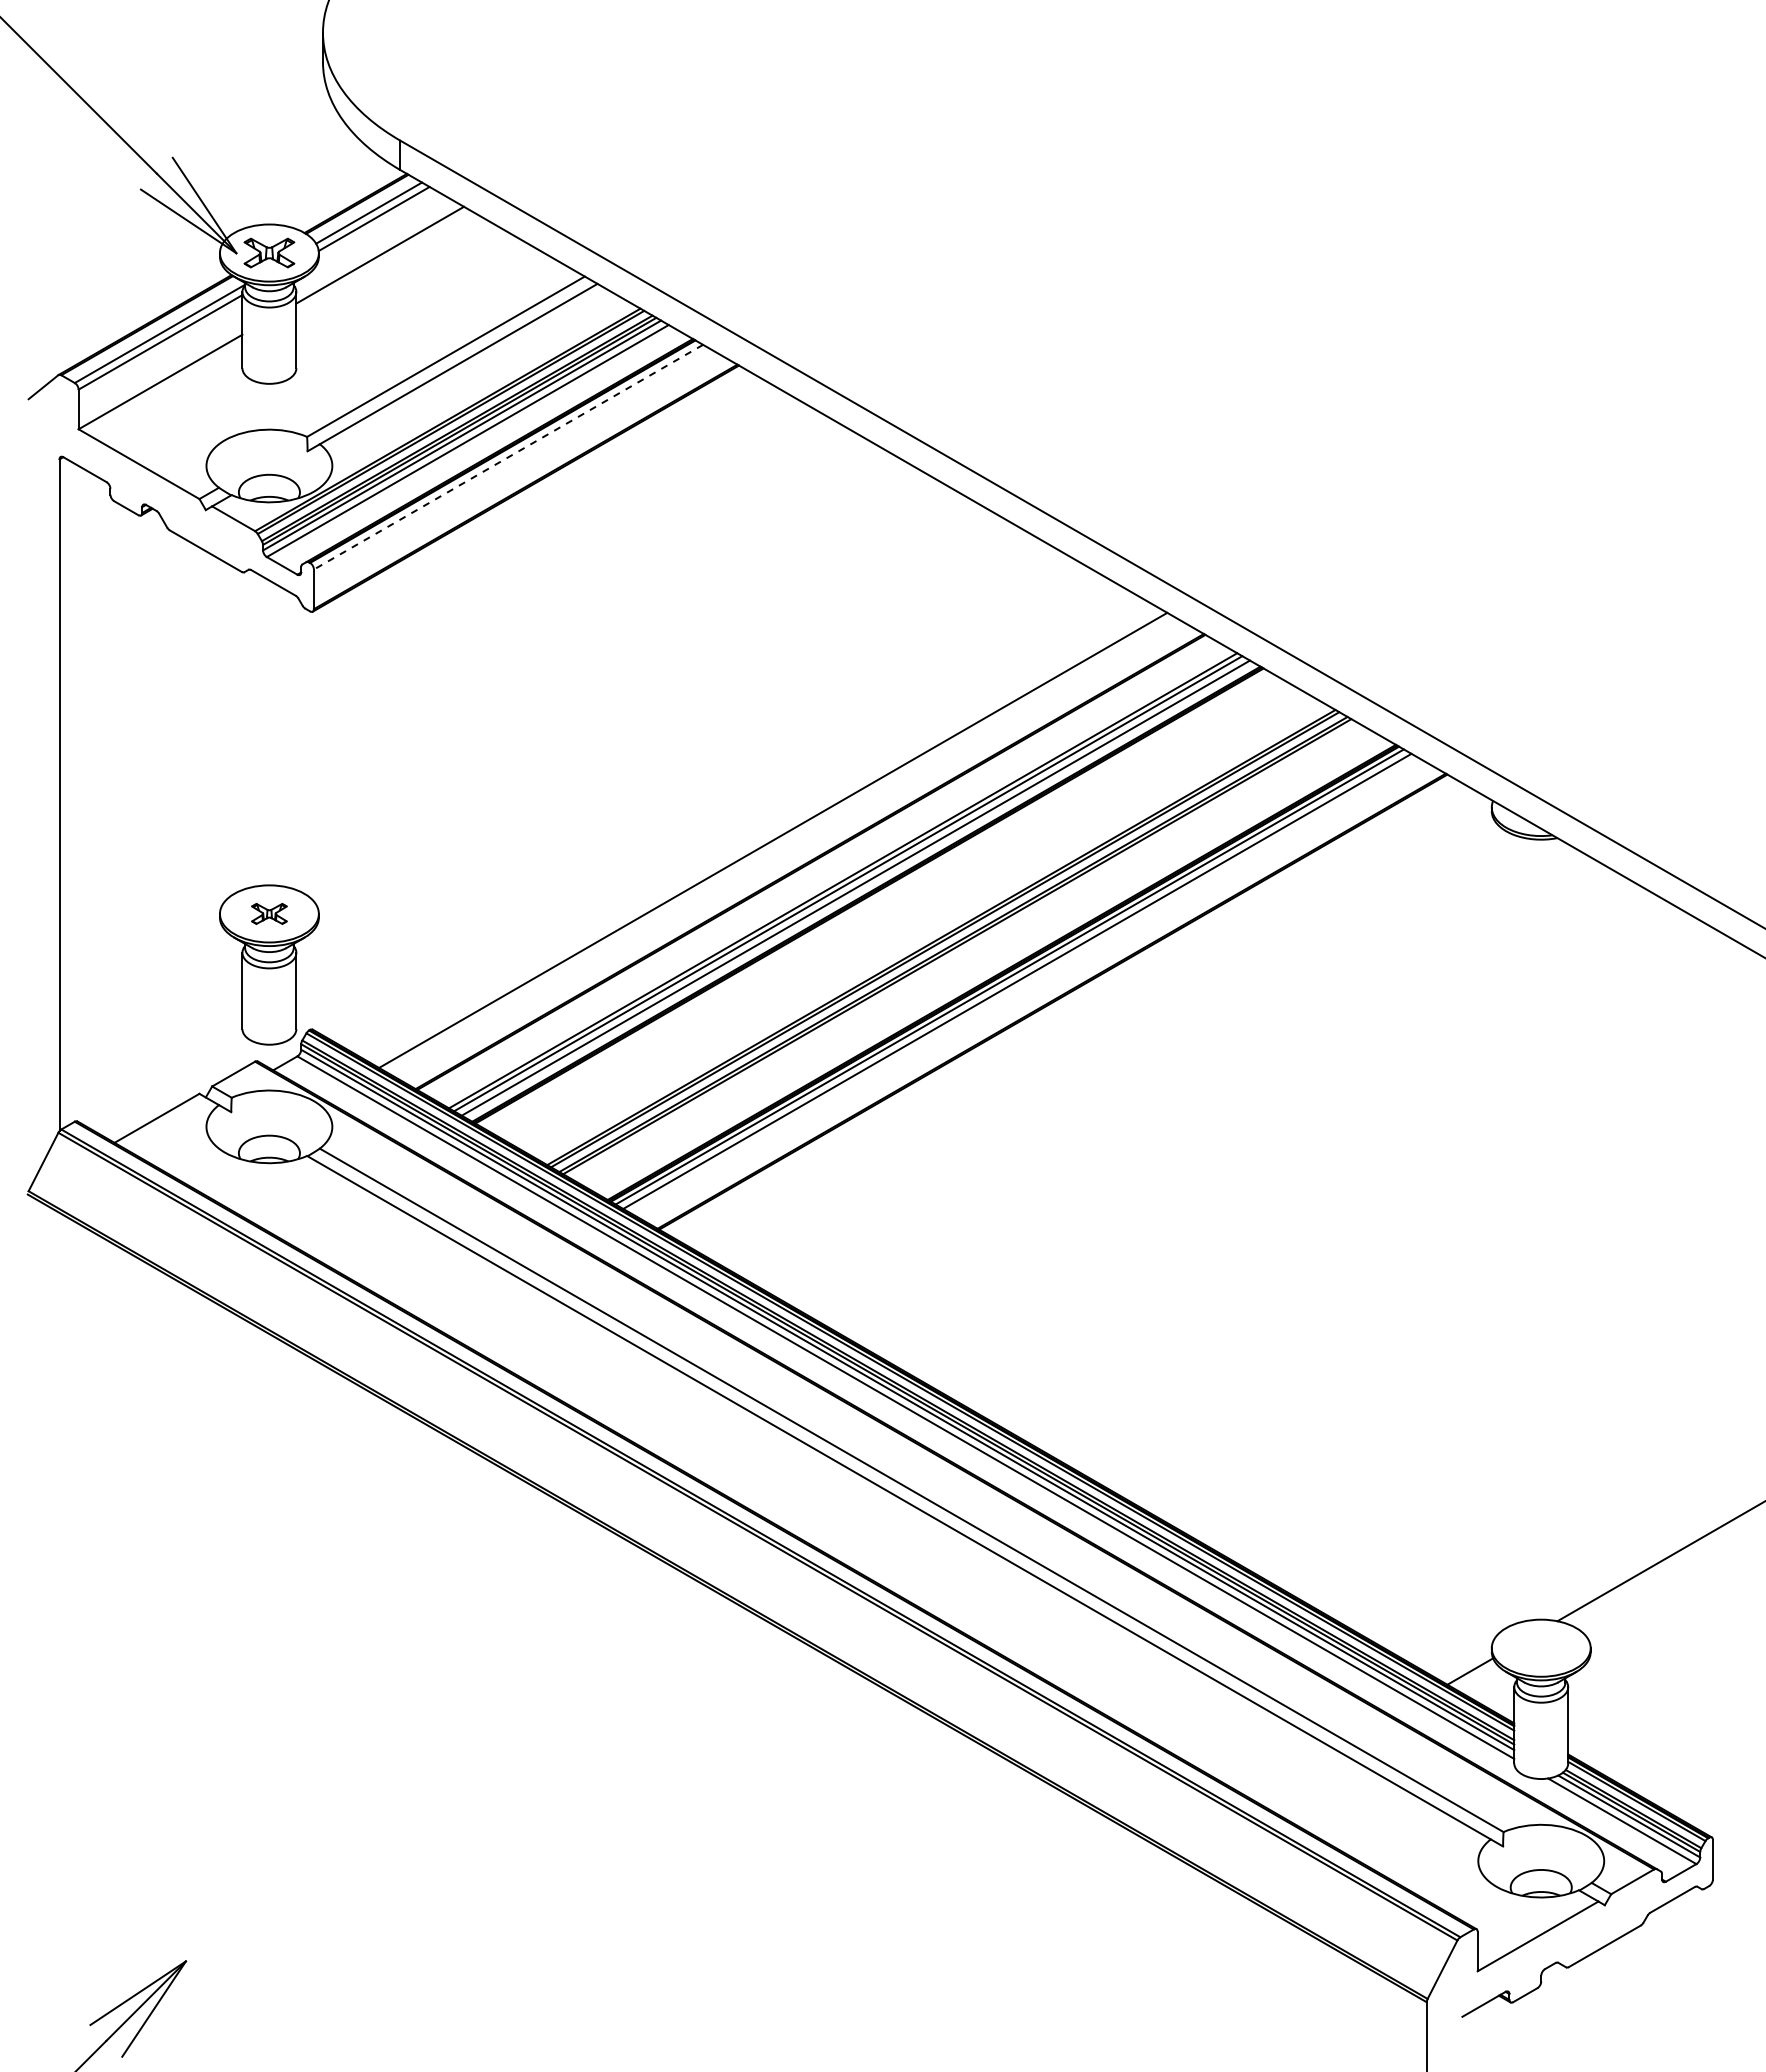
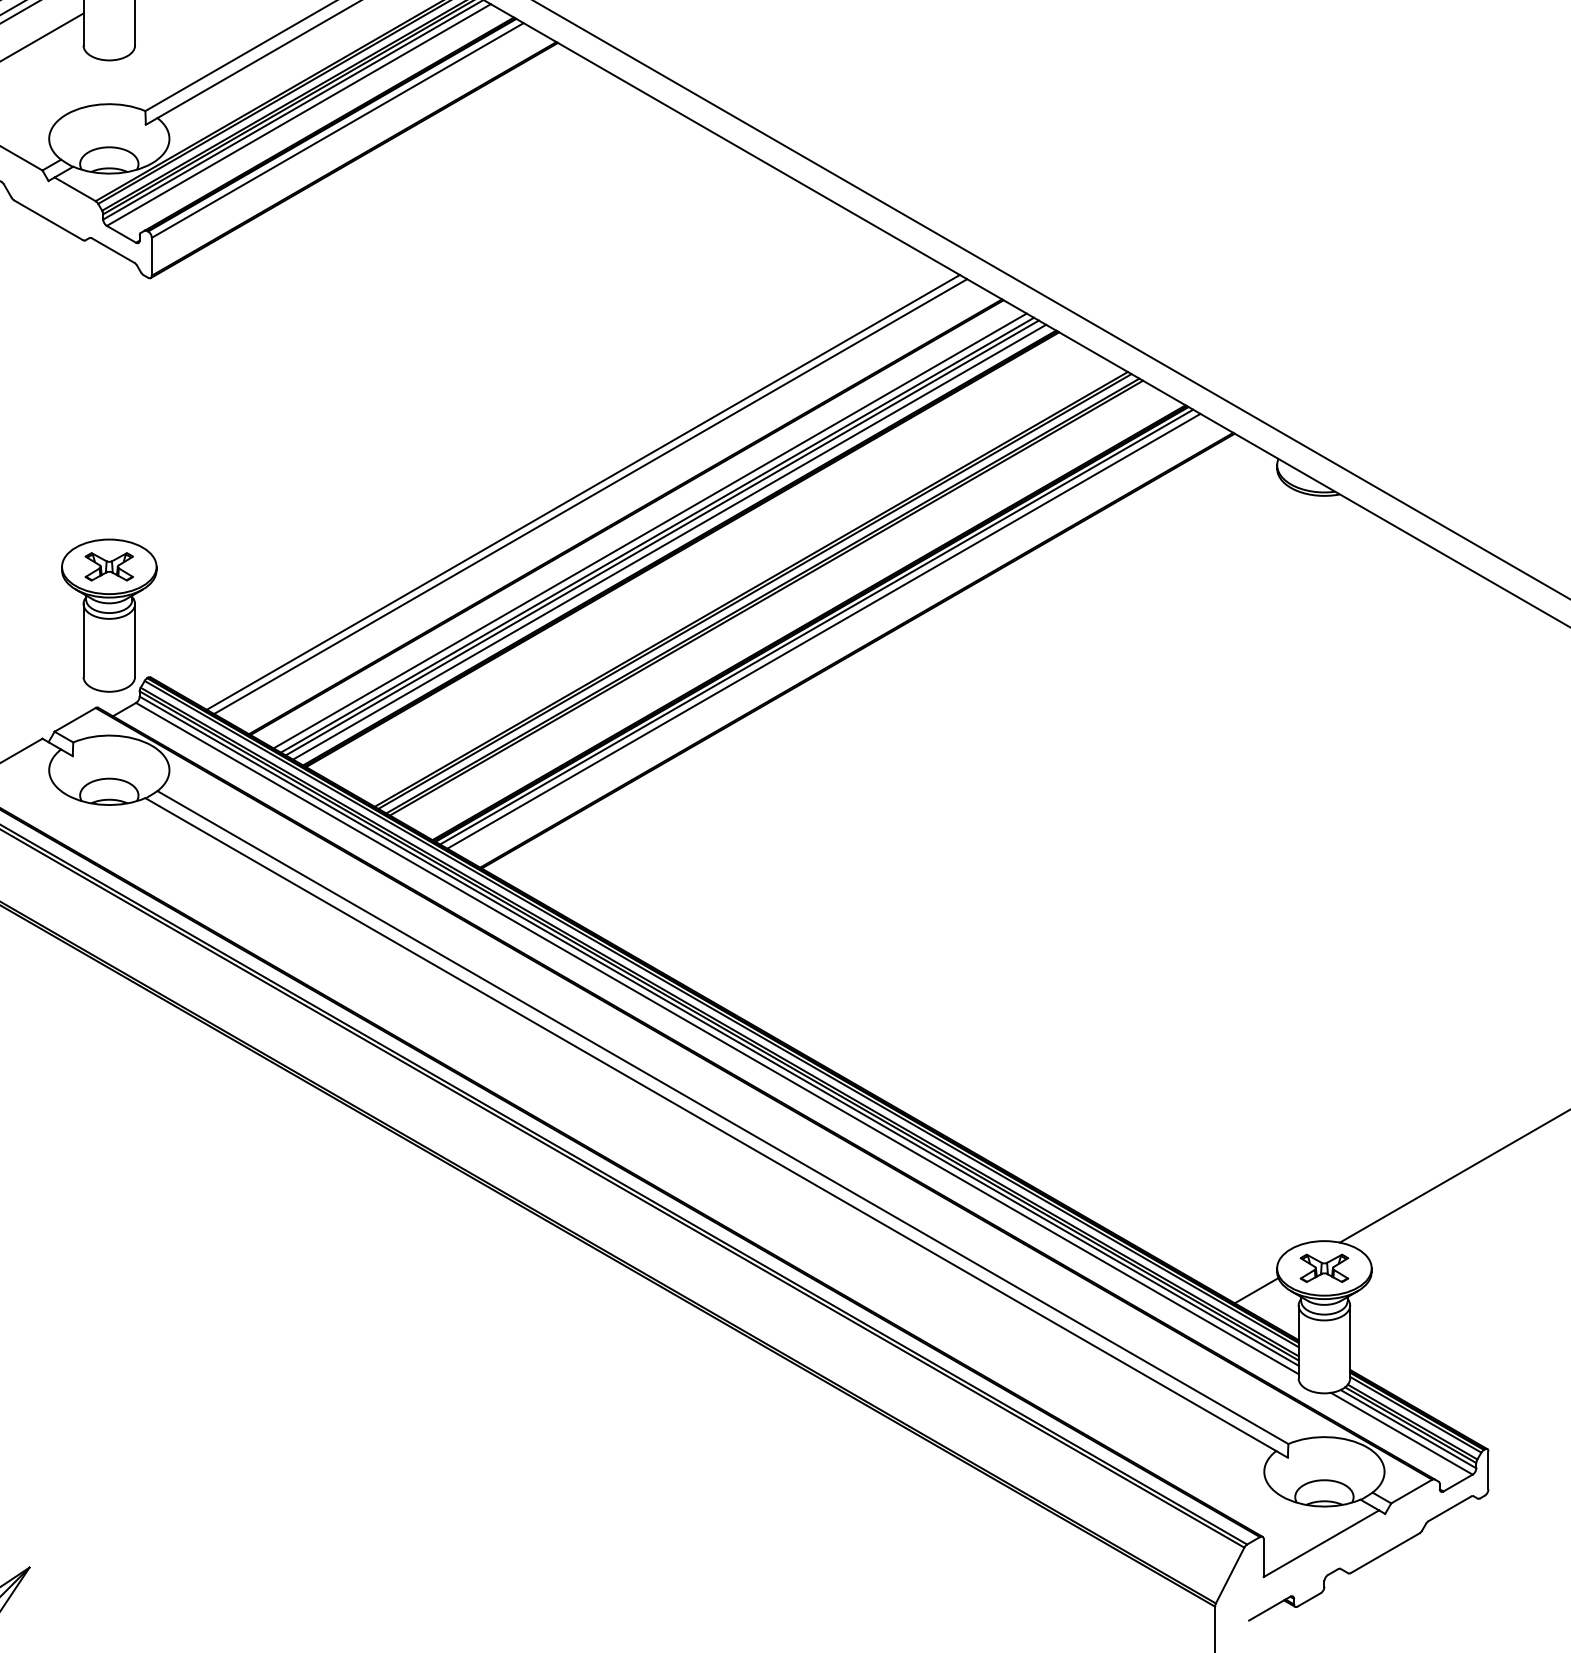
line: (508, 457) -> (337, 130), dashed -> solid
line: (765, 835) -> (583, 491), added
line: (835, 875) -> (650, 530), added
part: (269, 913) -> (109, 566), size x1.43
part: (1540, 1647) -> (1323, 1267), added

